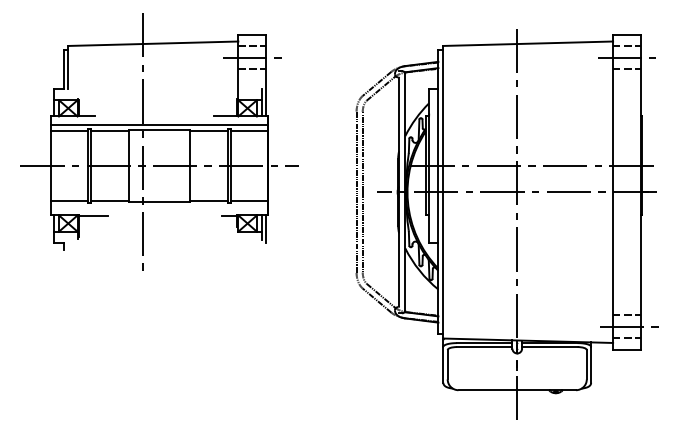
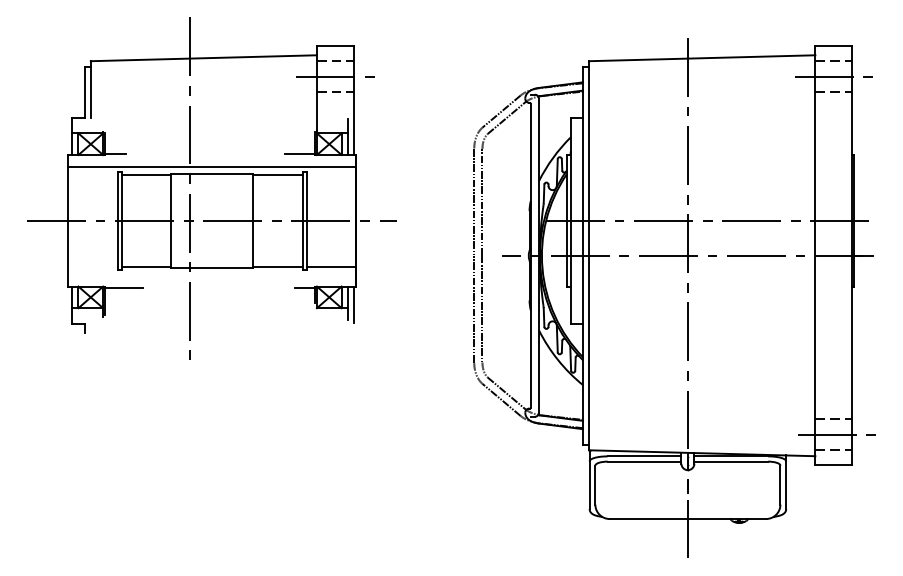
line: (69, 131) -> (92, 174), removed
line: (249, 131) -> (331, 174), removed
line: (69, 201) -> (92, 267), removed

